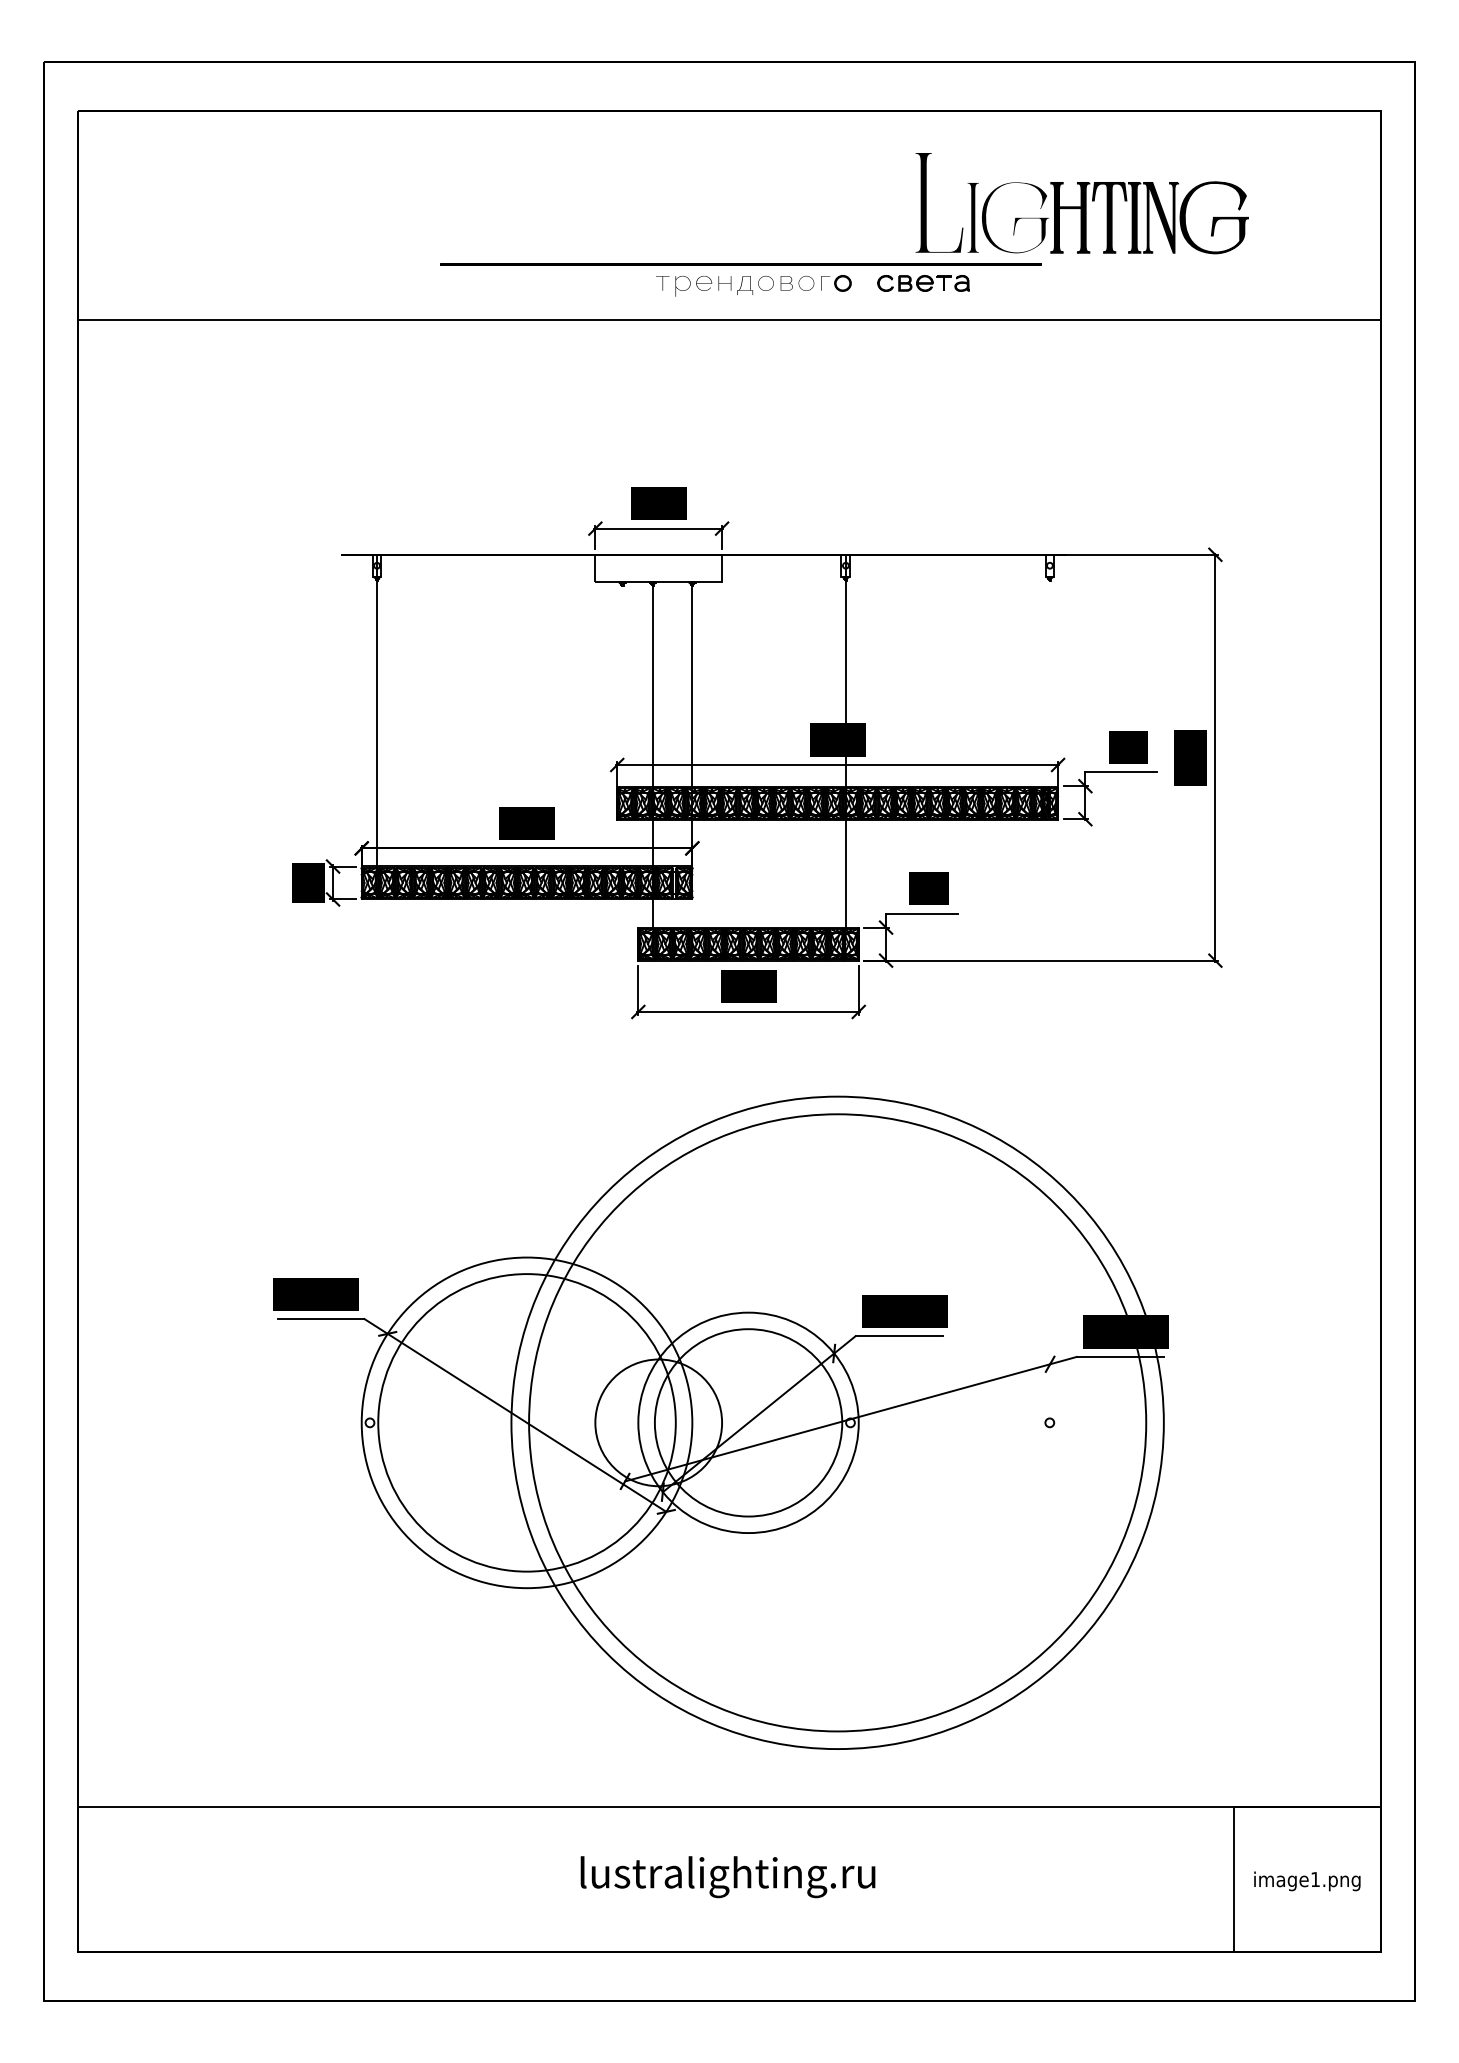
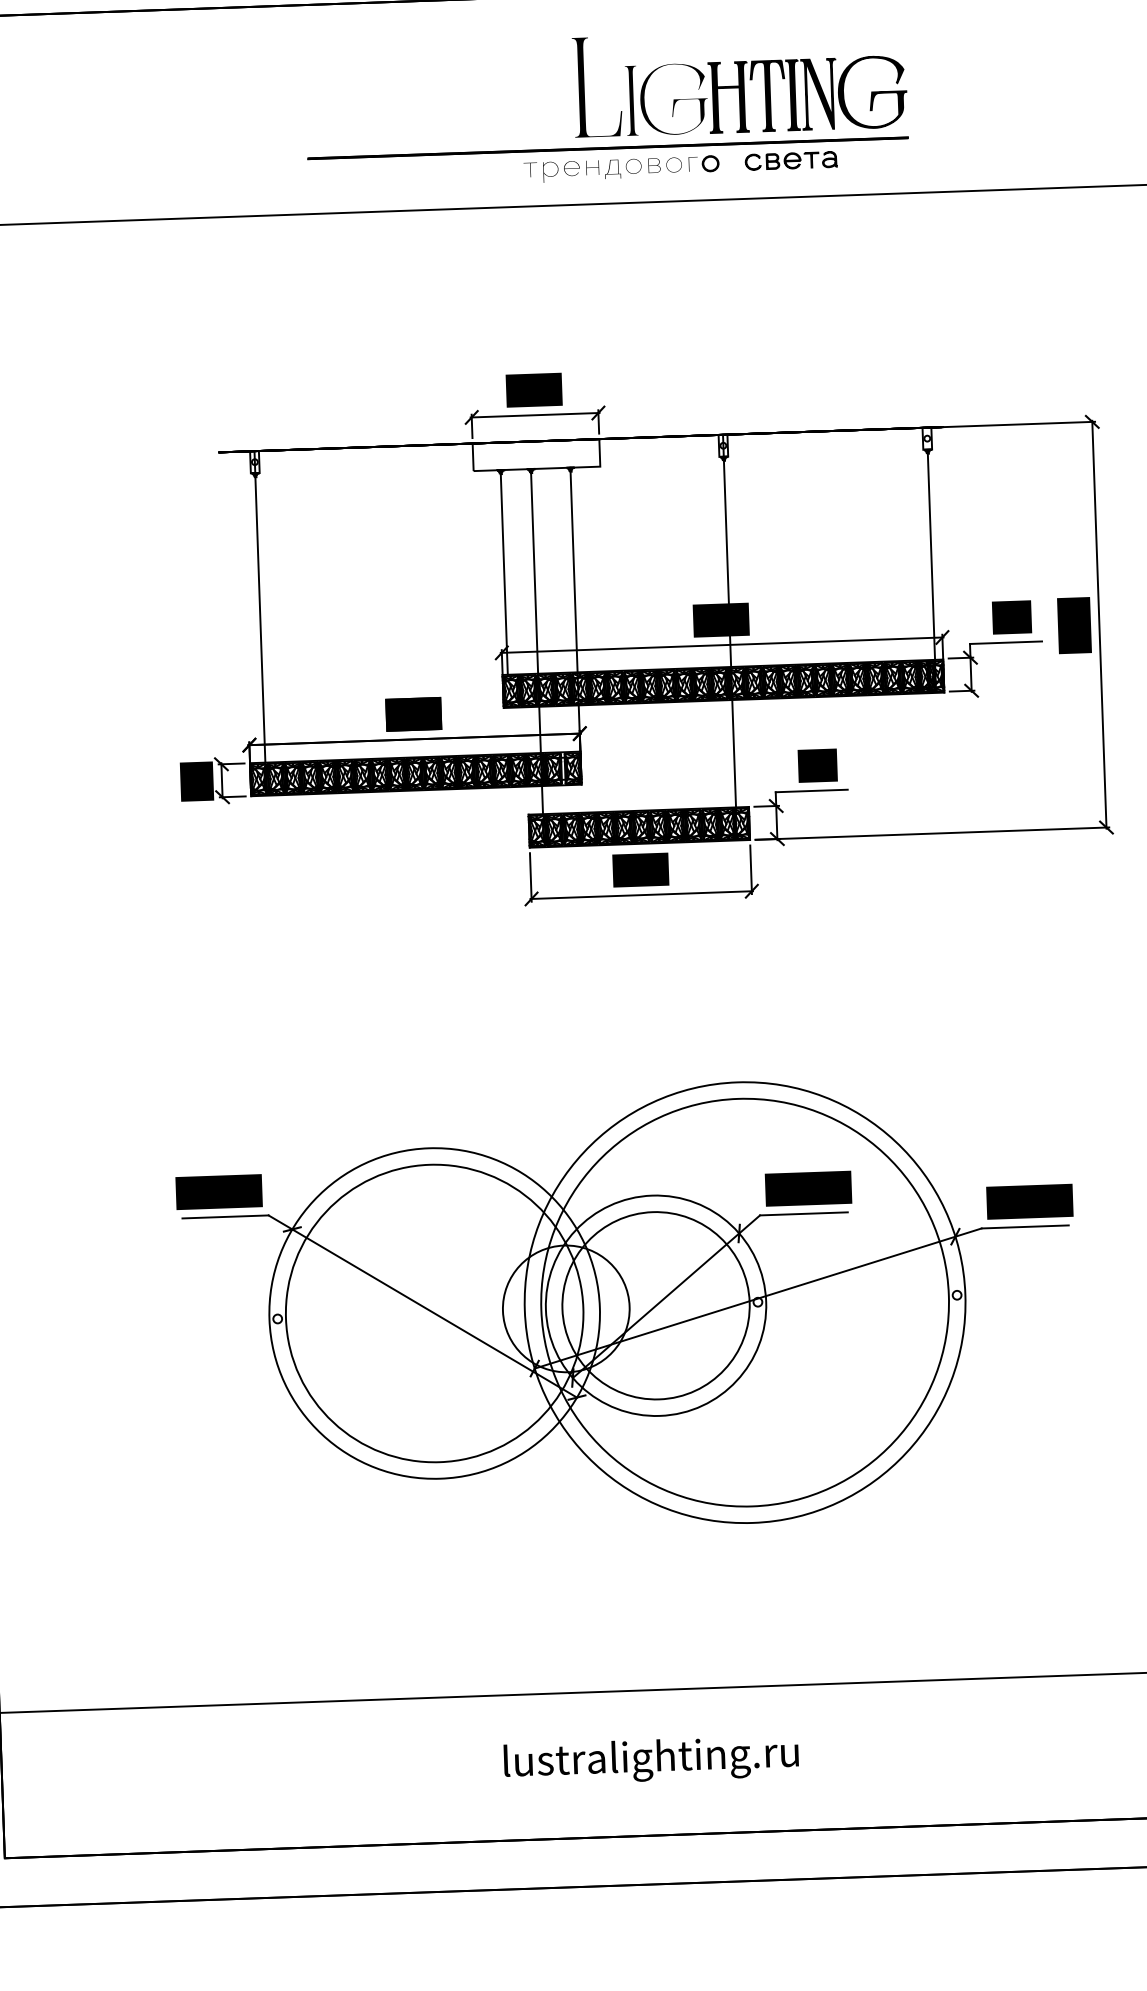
part: (1081, 203) -> (739, 82), moved
line: (1049, 683) -> (931, 556), added
line: (622, 684) -> (504, 572), added
circle: (837, 1422) -> (744, 1302), size x0.62
circle: (837, 1422) -> (744, 1302), size x0.71

